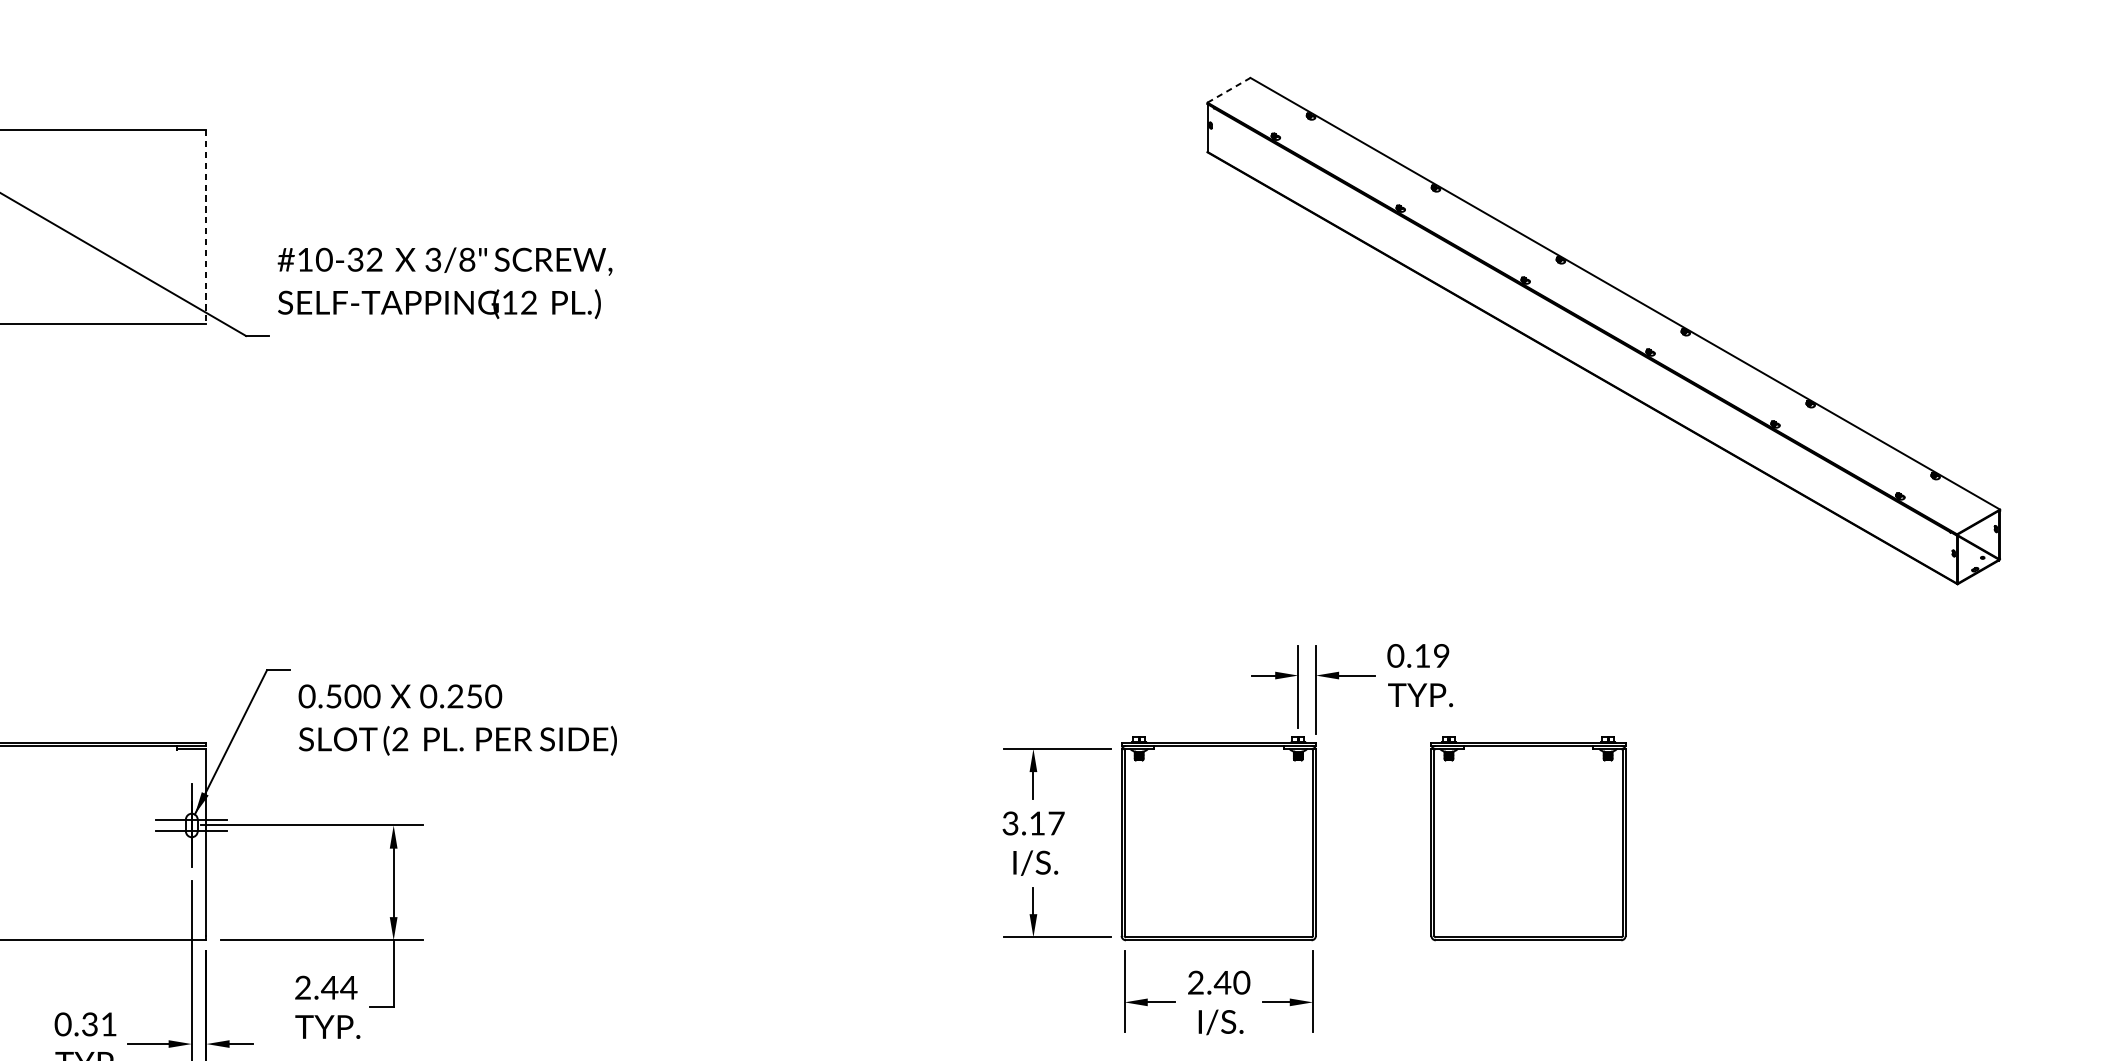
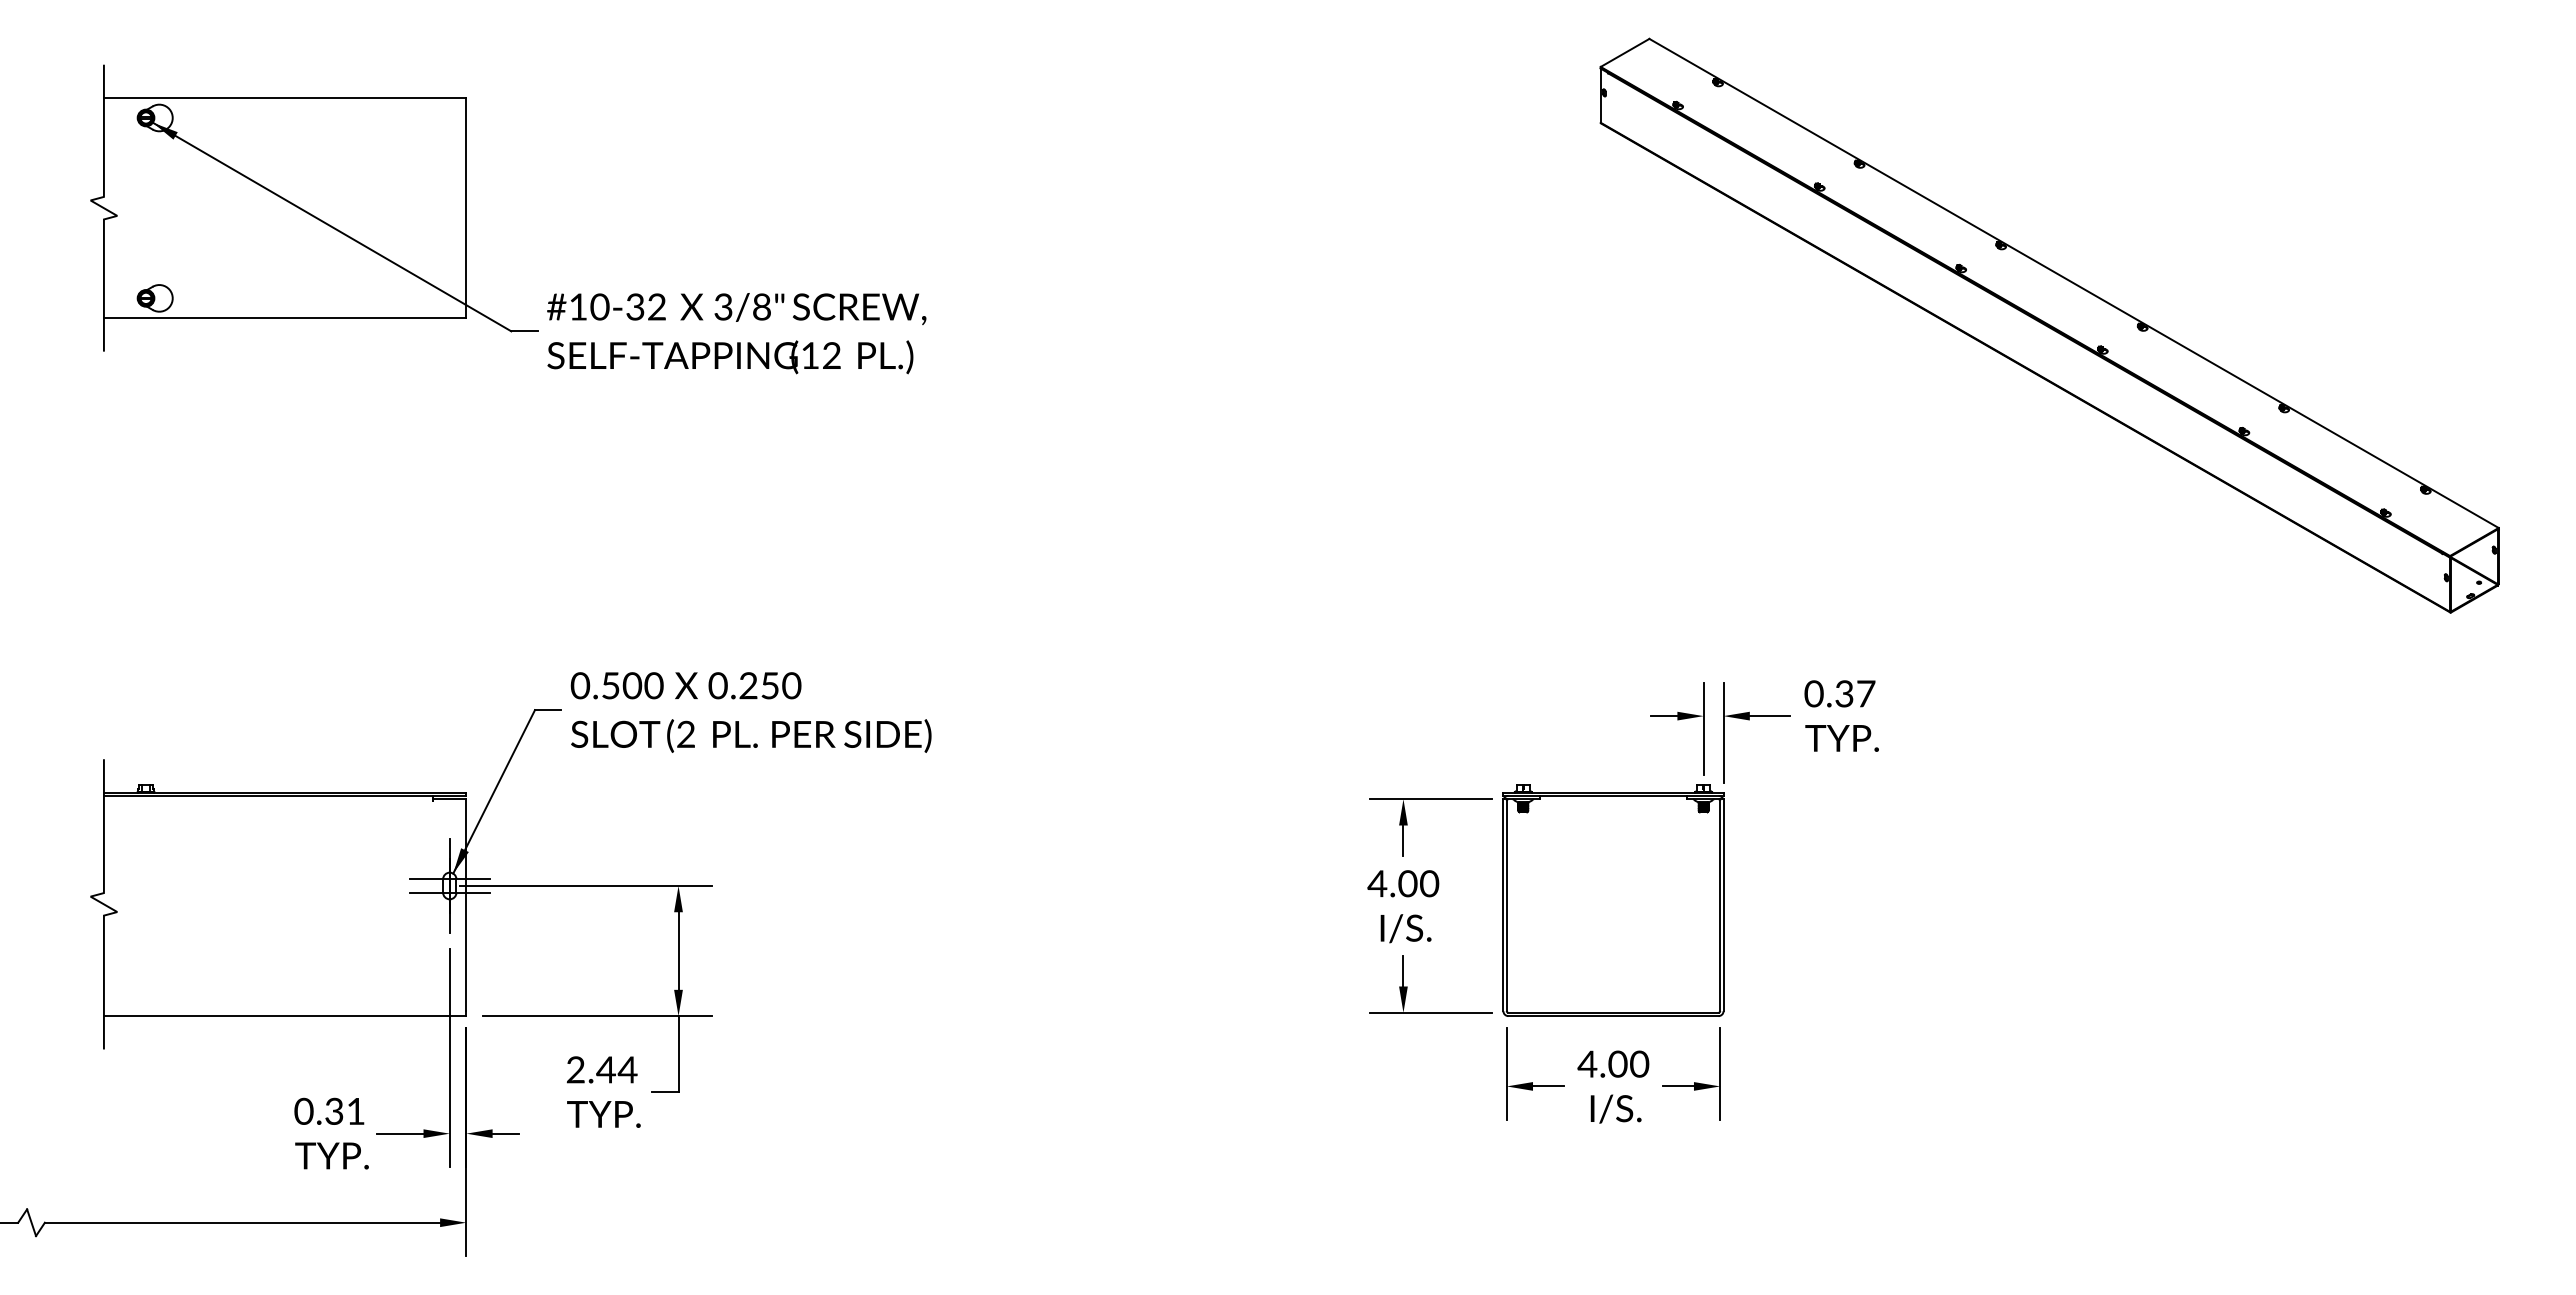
line: (1229, 89) -> (1625, 52), dashed -> solid
line: (206, 227) -> (466, 208), dashed -> solid
text: (444, 283) -> (736, 333), moved
text: (1432, 655) -> (1855, 693), 0.19 -> 0.37
text: (457, 720) -> (750, 712), moved
text: (1033, 823) -> (1403, 883), 3.17 -> 4.00
part: (1528, 838) -> (1964, 900), removed
text: (1209, 982) -> (1602, 1063), 2.40 -> 4.00

